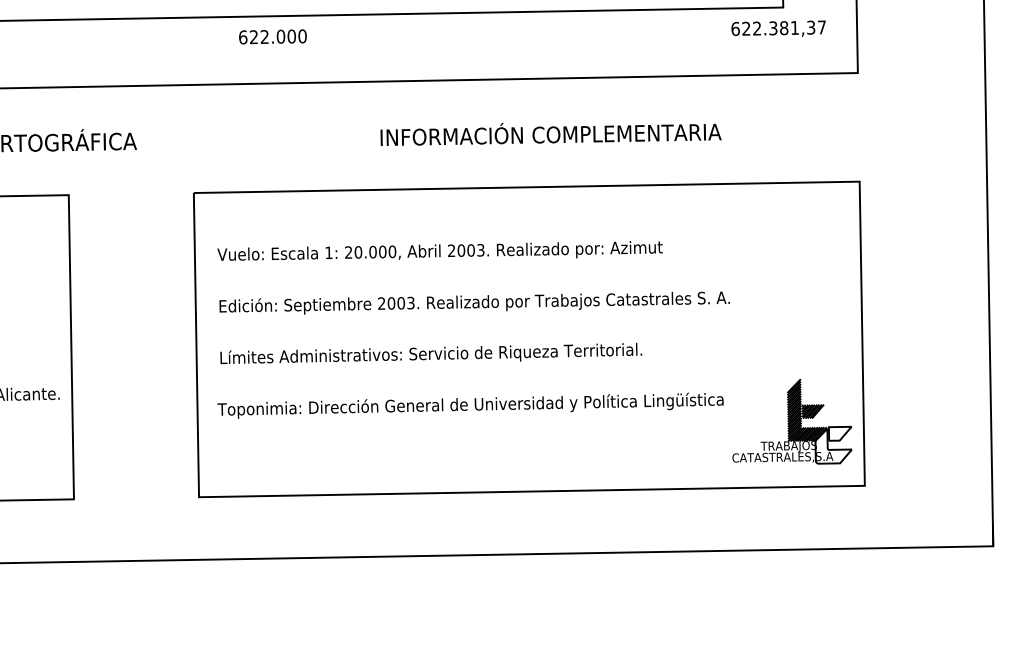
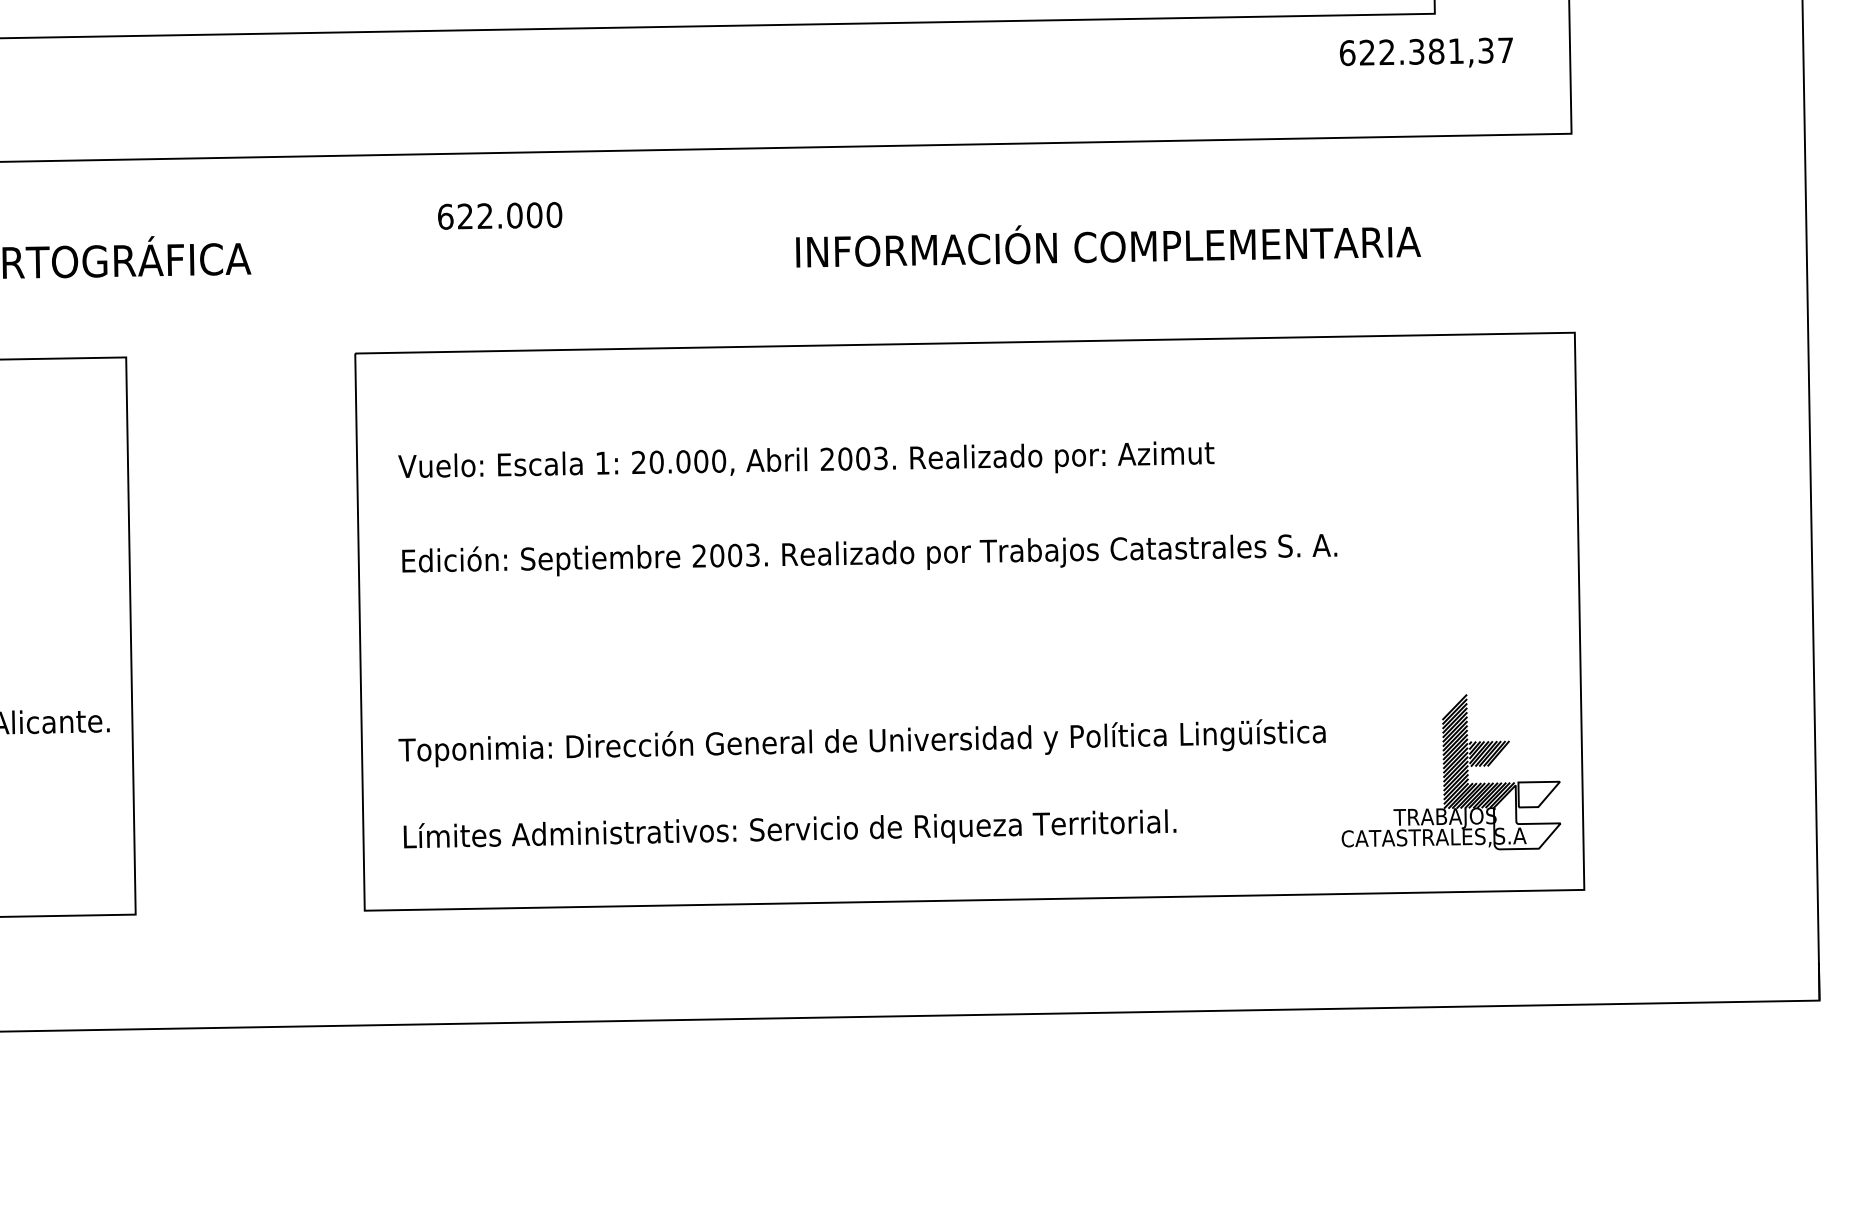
text: (272, 36) -> (499, 215), moved
text: (550, 134) -> (1107, 246), moved
text: (431, 353) -> (790, 828), moved

